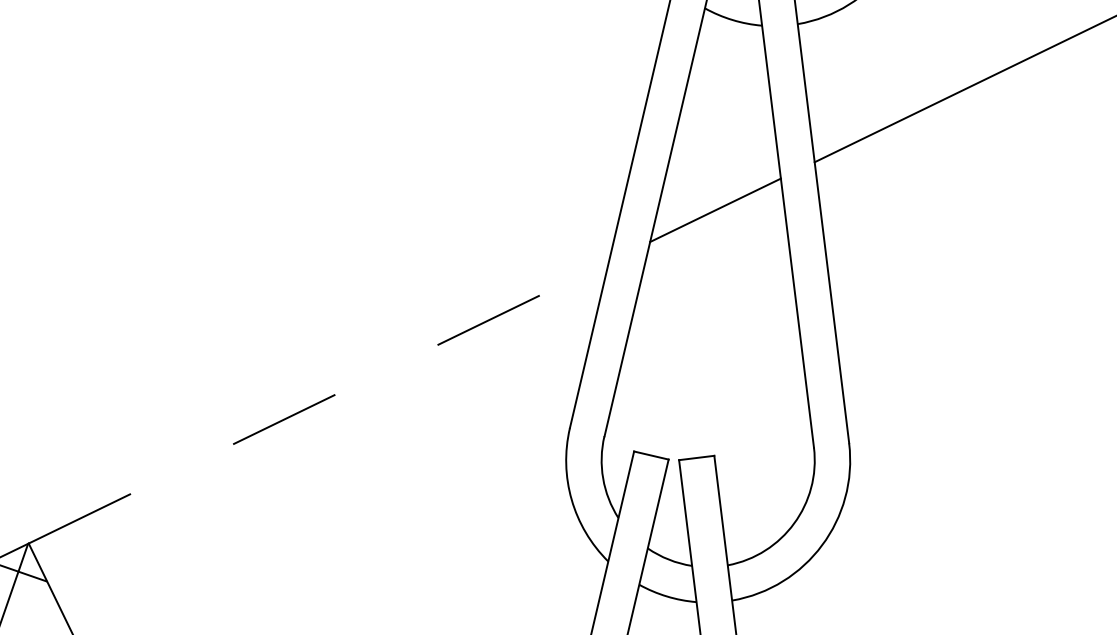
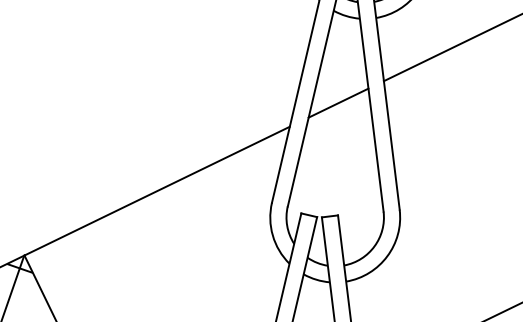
line: (319, 401) -> (157, 190), dashed -> solid

